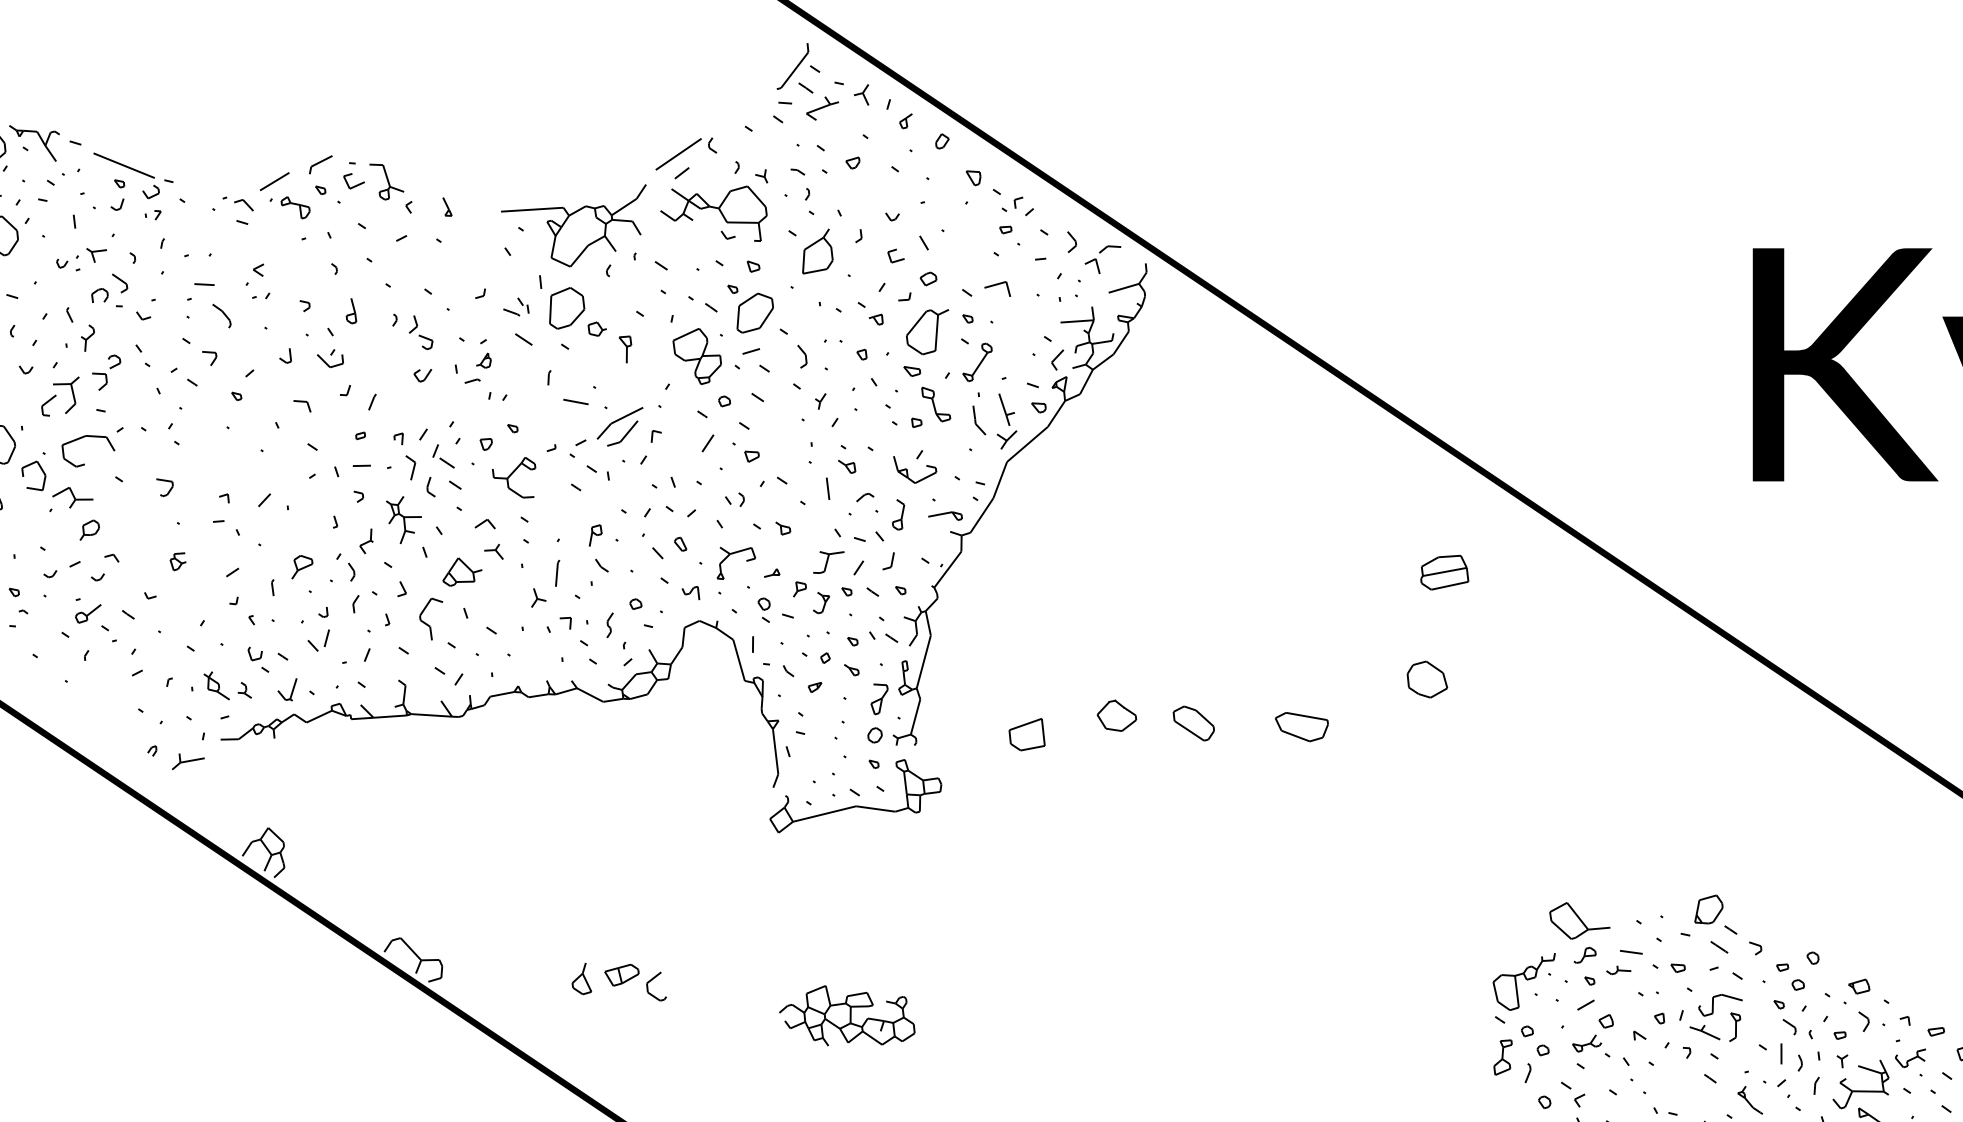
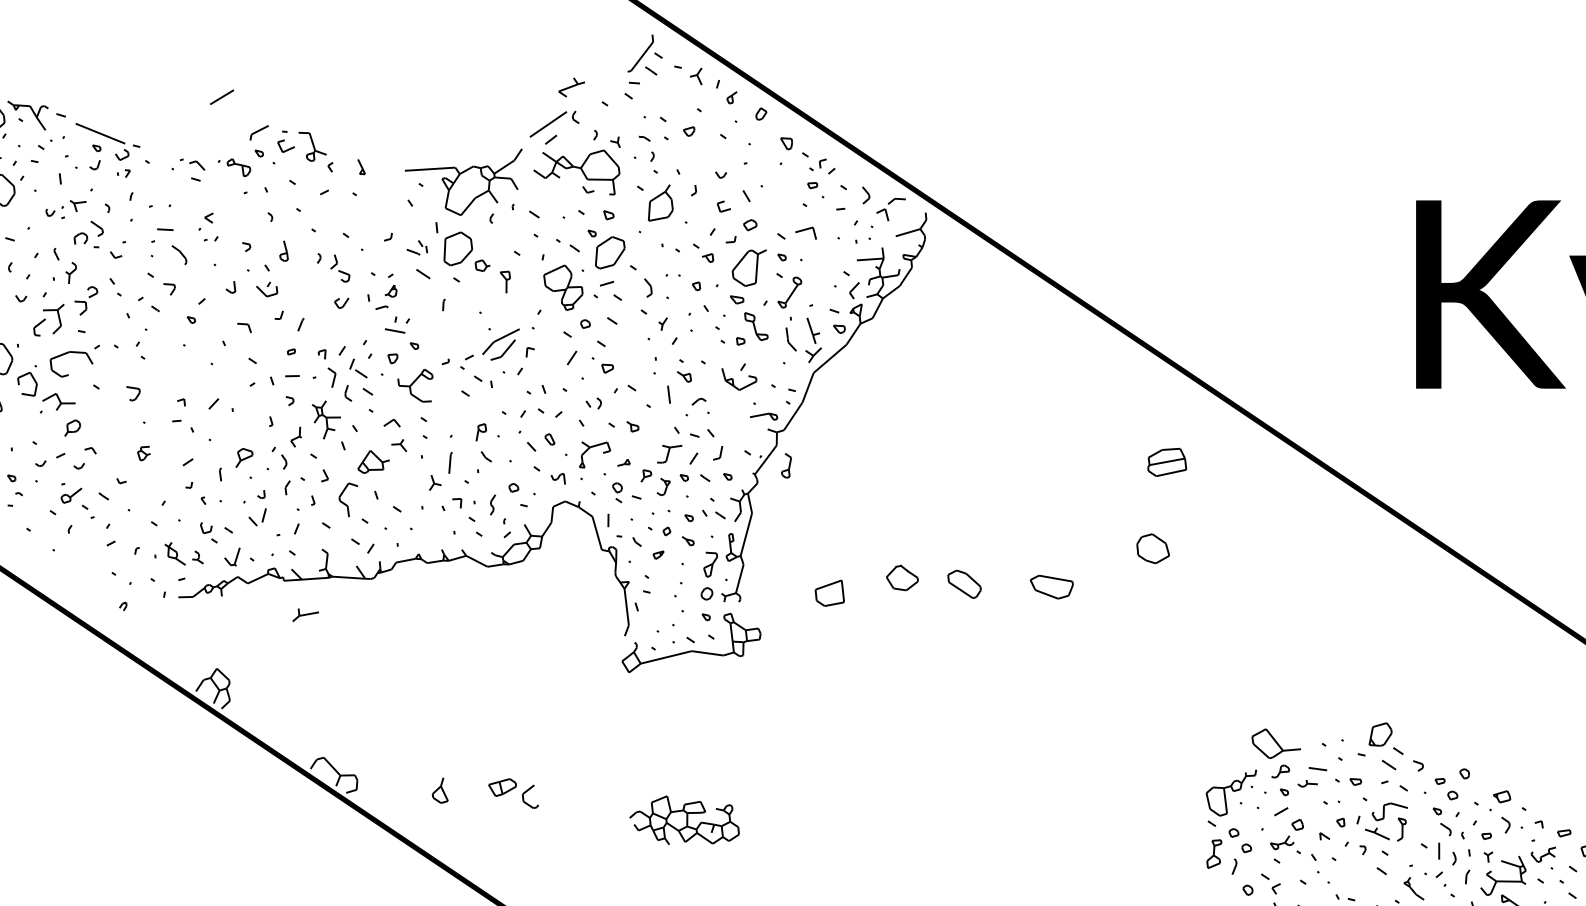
part: (822, 108) -> (571, 87), moved
line: (274, 181) -> (221, 97), moved
line: (575, 401) -> (394, 330), moved
part: (898, 514) -> (786, 465), moved
part: (188, 761) -> (305, 614), moved
part: (581, 978) -> (439, 790), moved

